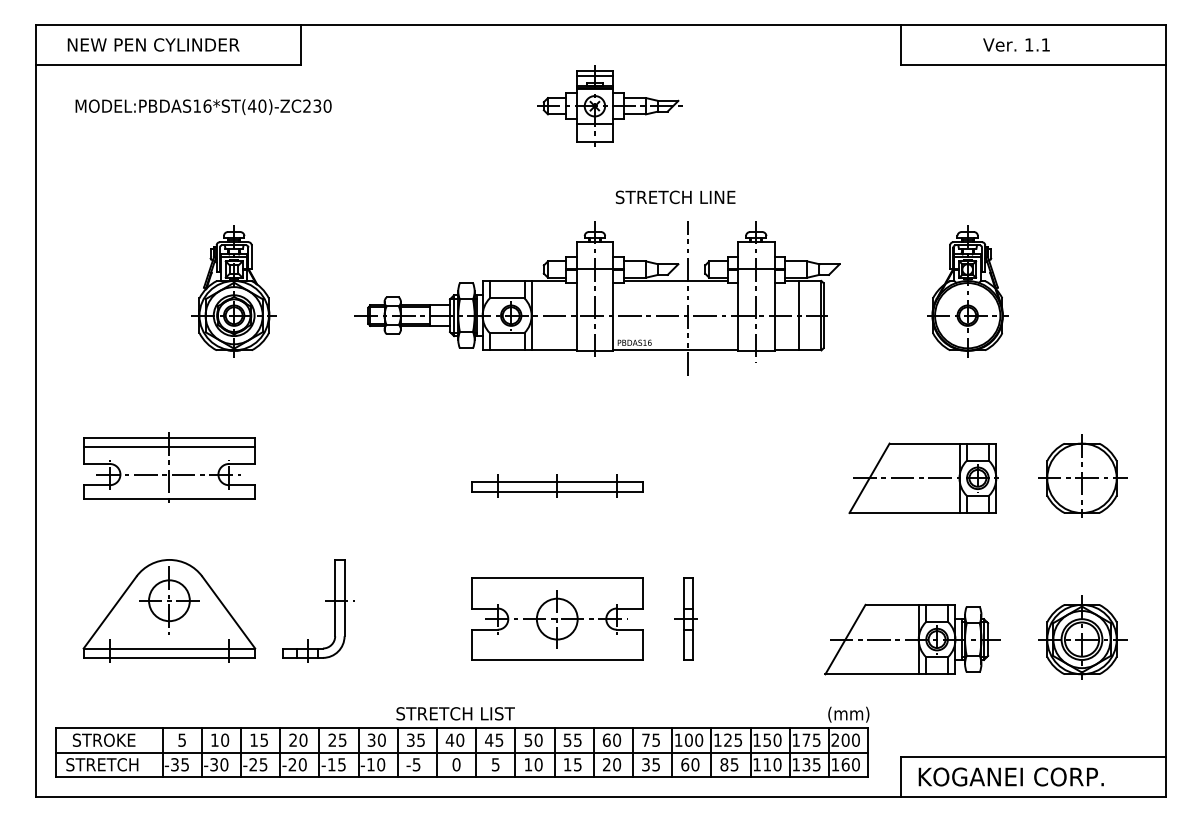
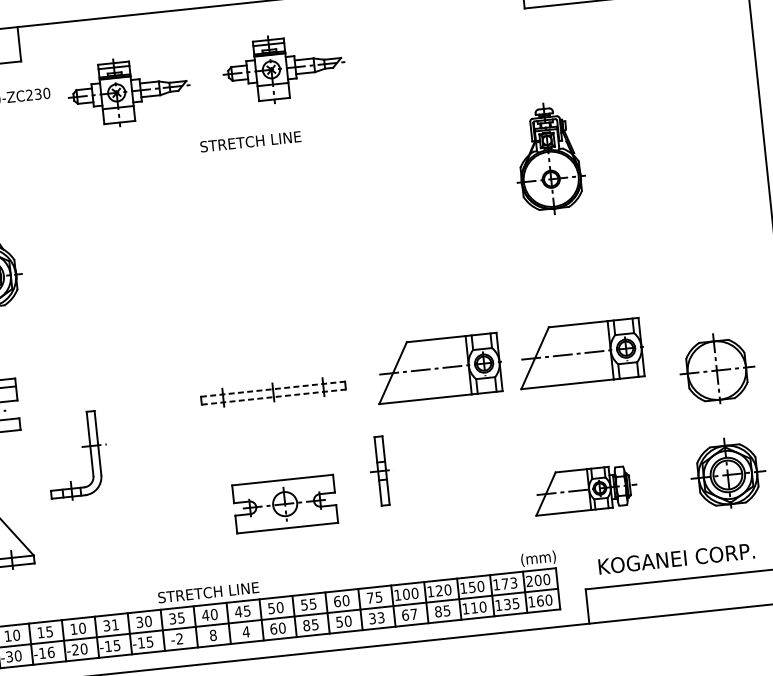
part: (424, 113) -> (128, 90), added
text: (675, 197) -> (250, 141), moved
part: (967, 291) -> (548, 158), moved
part: (597, 298) -> (290, 231), removed
part: (1082, 475) -> (717, 368), moved
part: (754, 478) -> (438, 368), added
line: (557, 482) -> (273, 389), solid -> dashed
line: (557, 491) -> (274, 396), solid -> dashed
part: (325, 601) -> (82, 447), moved
part: (557, 618) -> (285, 503), size x0.7
part: (685, 618) -> (379, 470), moved
part: (912, 639) -> (585, 489), size x0.7
text: (505, 713) -> (249, 588), STRETCH LIST -> STRETCH LINE
text: (292, 739) -> (73, 628), 20 -> 10
text: (337, 739) -> (111, 624), 25 -> 31
text: (738, 739) -> (448, 589), 125 -> 120
text: (816, 739) -> (513, 582), 175 -> 173
text: (258, 764) -> (46, 652), -25 -> -16
text: (381, 764) -> (150, 641), -10 -> -15
text: (416, 764) -> (179, 638), -5 -> -2
text: (456, 764) -> (213, 635), 0 -> 8
text: (495, 764) -> (246, 631), 5 -> 4
text: (528, 764) -> (273, 628), 10 -> 60
text: (567, 764) -> (306, 625), 15 -> 85
text: (606, 764) -> (339, 621), 20 -> 50
text: (656, 764) -> (381, 617), 35 -> 33
text: (695, 764) -> (414, 614), 60 -> 67
text: (1010, 776) -> (675, 558), moved

